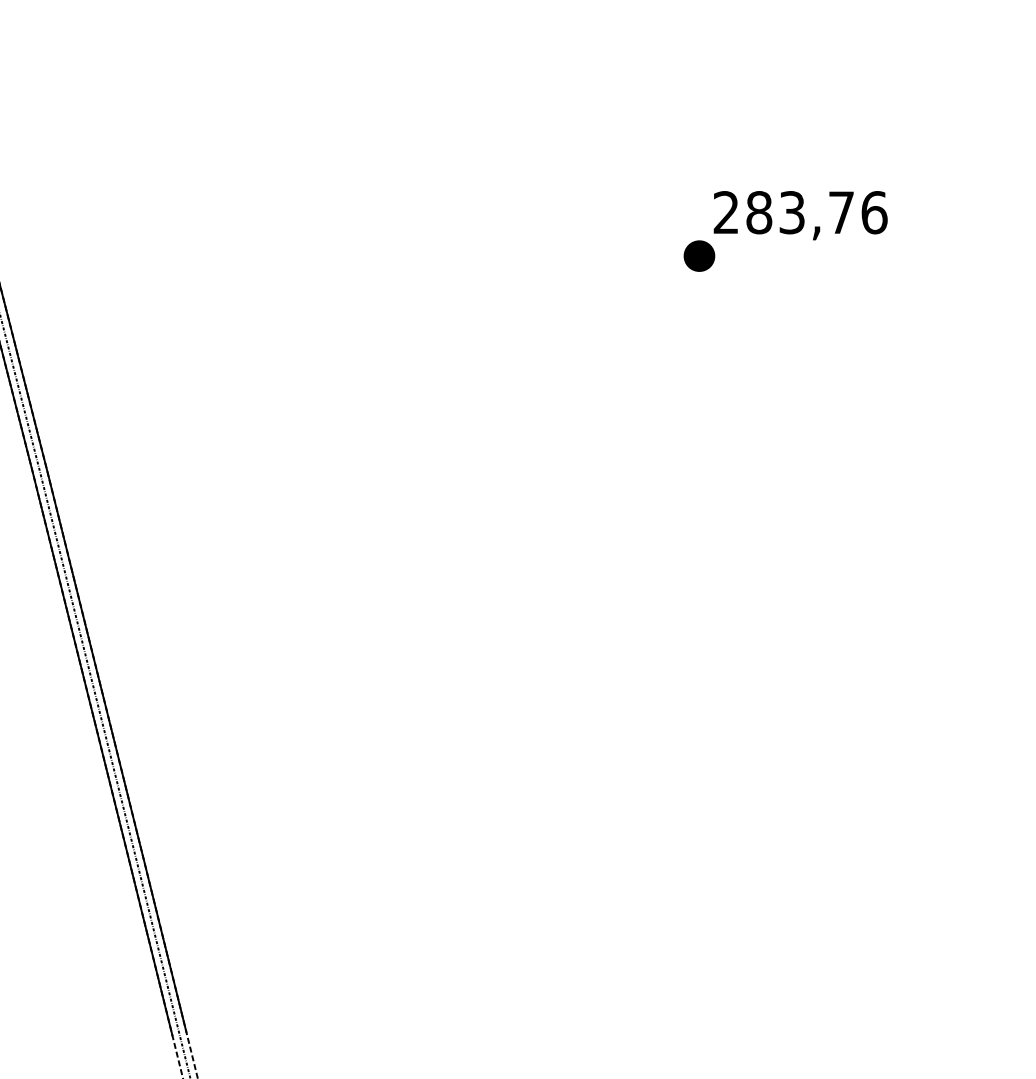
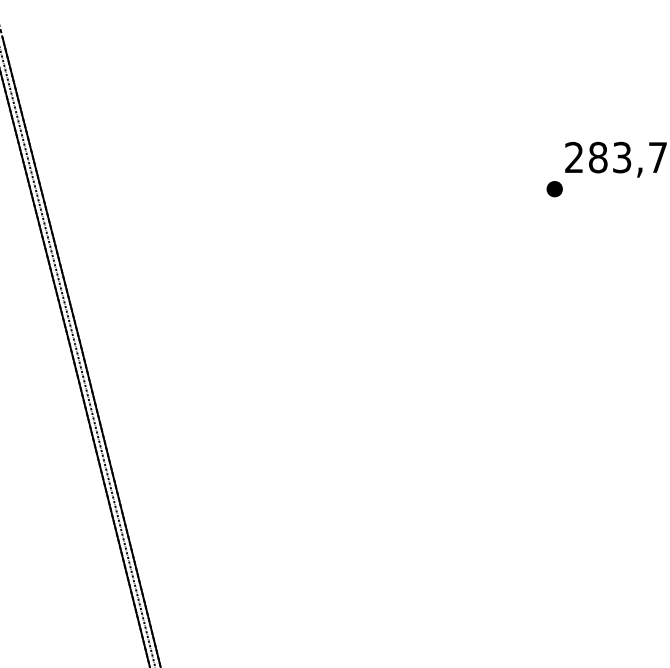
part: (699, 255) -> (554, 188), size x0.71

